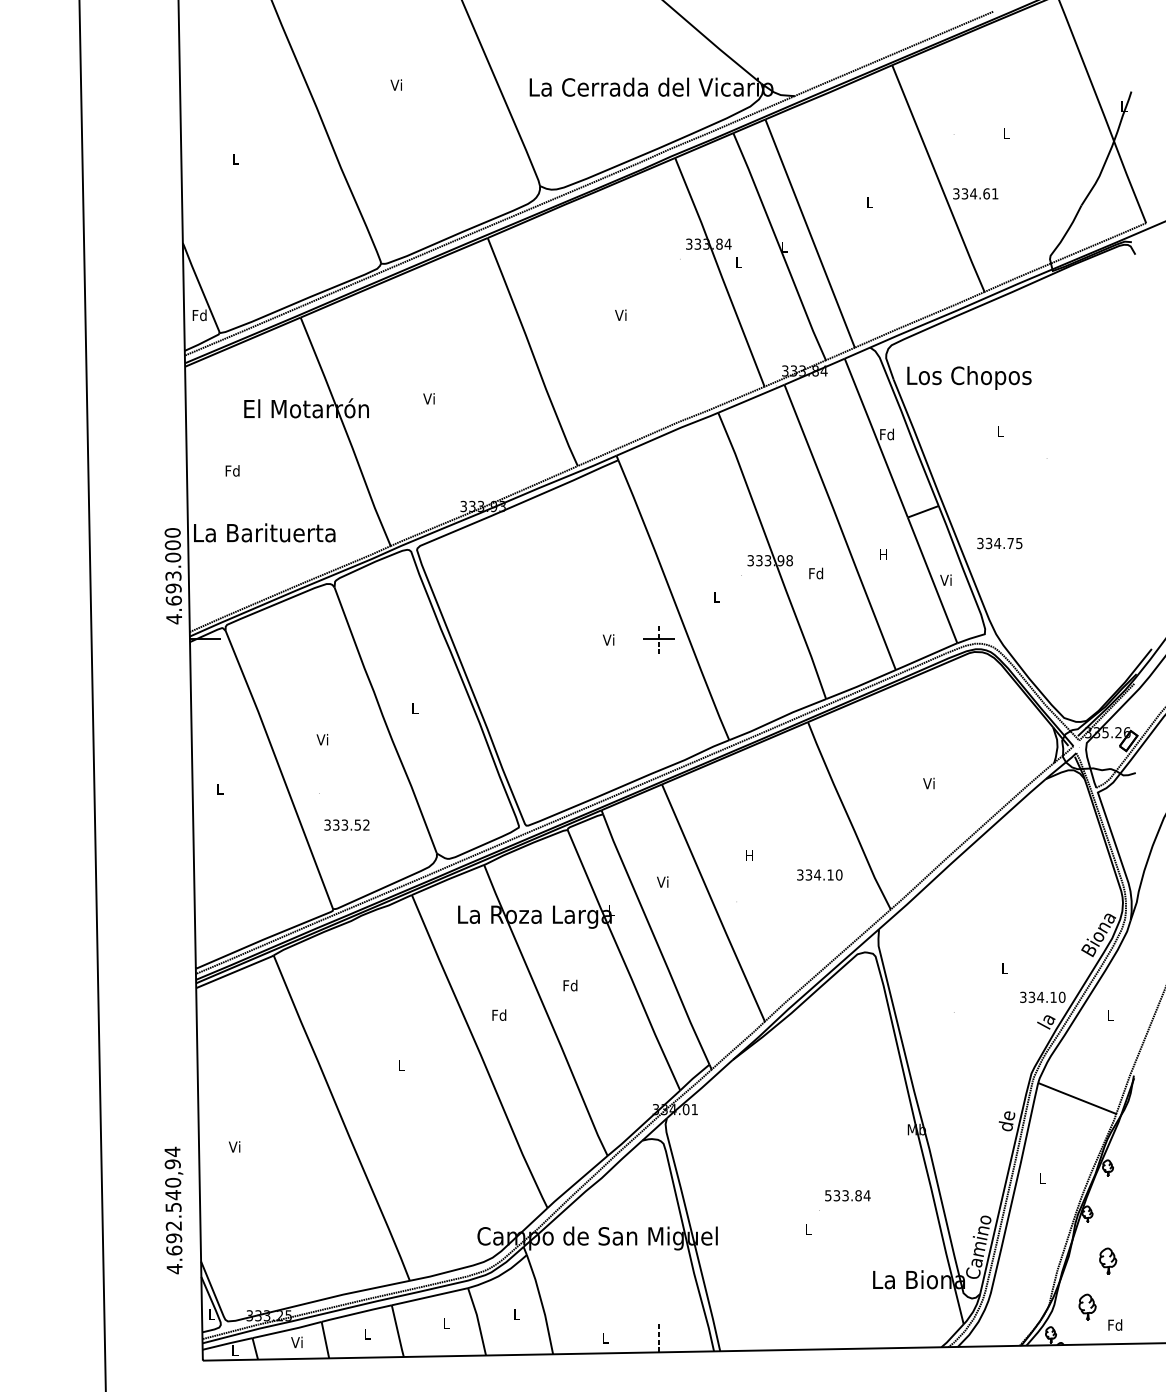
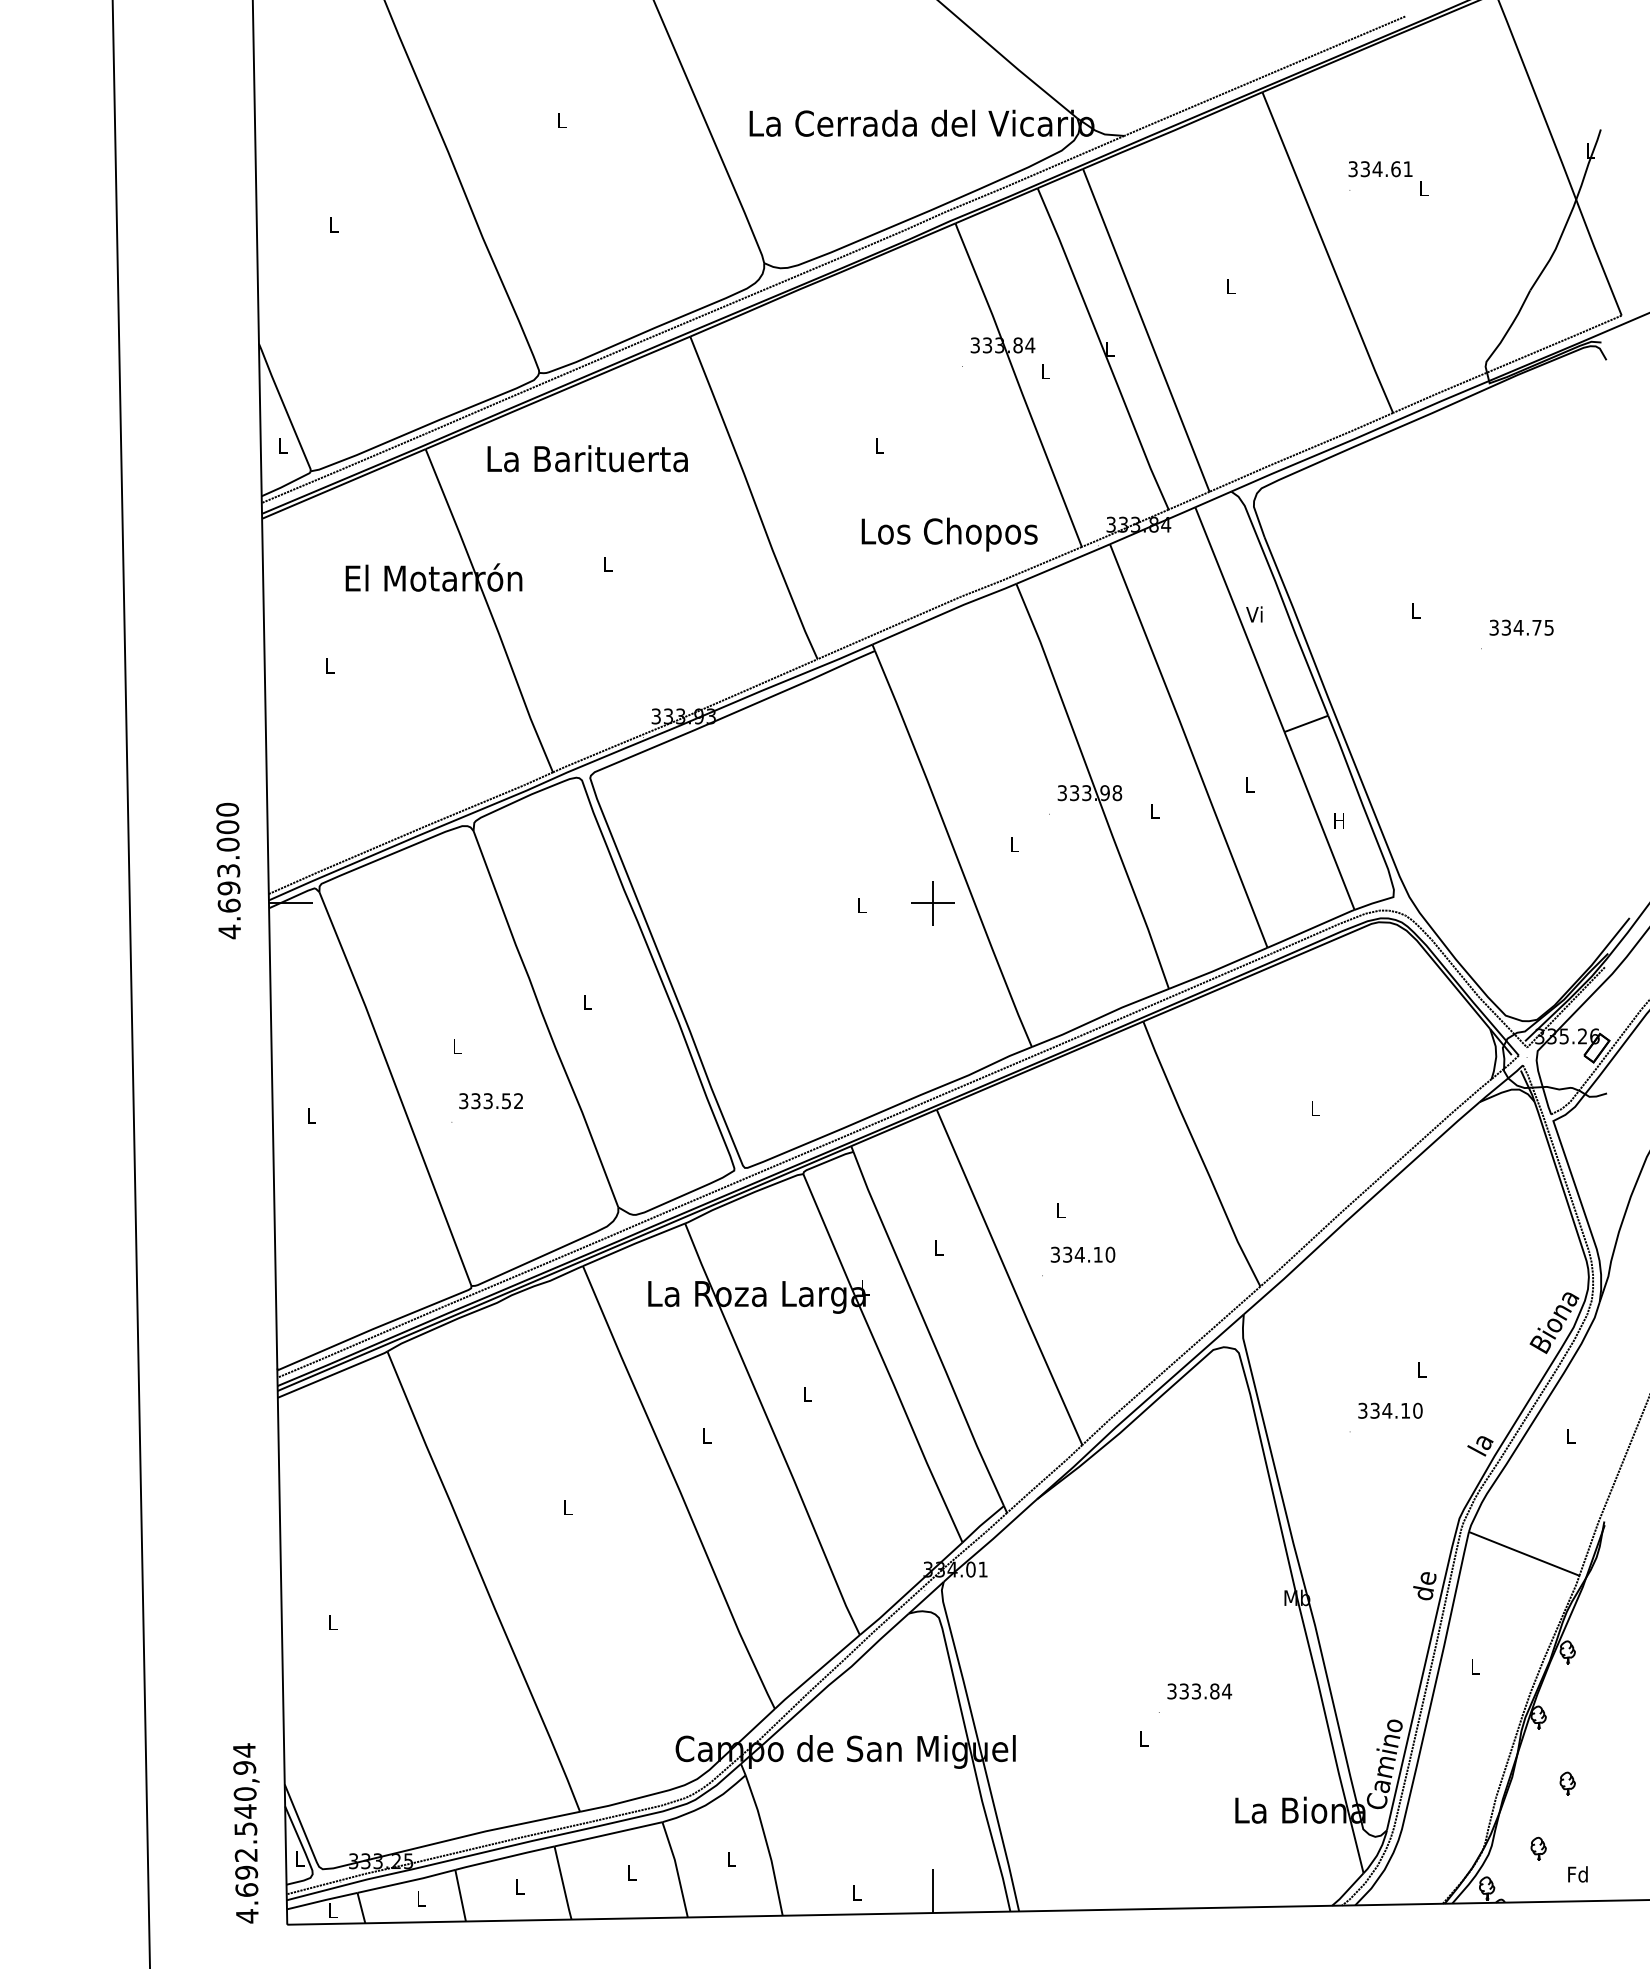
text: (396, 85) -> (560, 120), Vi -> L
text: (975, 194) -> (1380, 169), moved
text: (199, 314) -> (282, 445), Fd -> L
text: (620, 314) -> (878, 445), Vi -> L
text: (969, 377) -> (949, 534), moved
text: (429, 399) -> (607, 564), Vi -> L
text: (886, 434) -> (1254, 614), Fd -> Vi
text: (232, 470) -> (329, 665), Fd -> L
text: (264, 532) -> (587, 458), moved
text: (999, 543) -> (1521, 627), moved
text: (883, 554) -> (1249, 784), H -> L
text: (815, 573) -> (1154, 811), Fd -> L
text: (173, 576) -> (228, 871), moved
text: (945, 580) -> (1338, 820), Vi -> H
line: (658, 638) -> (932, 902), dashed -> solid
text: (608, 640) -> (861, 905), Vi -> L
text: (322, 739) -> (456, 1046), Vi -> L
text: (929, 783) -> (1314, 1108), Vi -> L
text: (346, 825) -> (490, 1101), moved
text: (749, 855) -> (1060, 1210), H -> L
text: (819, 874) -> (1082, 1254), moved
text: (662, 881) -> (937, 1247), Vi -> L
text: (569, 985) -> (806, 1394), Fd -> L
text: (1042, 997) -> (1390, 1410), moved
text: (499, 1014) -> (706, 1435), Fd -> L
text: (234, 1147) -> (332, 1622), Vi -> L
text: (827, 1195) -> (1171, 1690), 533.84 -> 333.84
text: (174, 1210) -> (246, 1833), moved
part: (1107, 1260) -> (1567, 1783), size x0.62
part: (1087, 1306) -> (1538, 1848), size x0.62
line: (658, 1336) -> (932, 1890), dashed -> solid
text: (297, 1342) -> (420, 1898), Vi -> L

